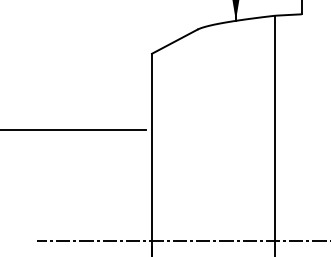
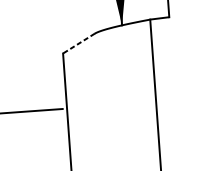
line: (174, 41) -> (78, 43), solid -> dashed

